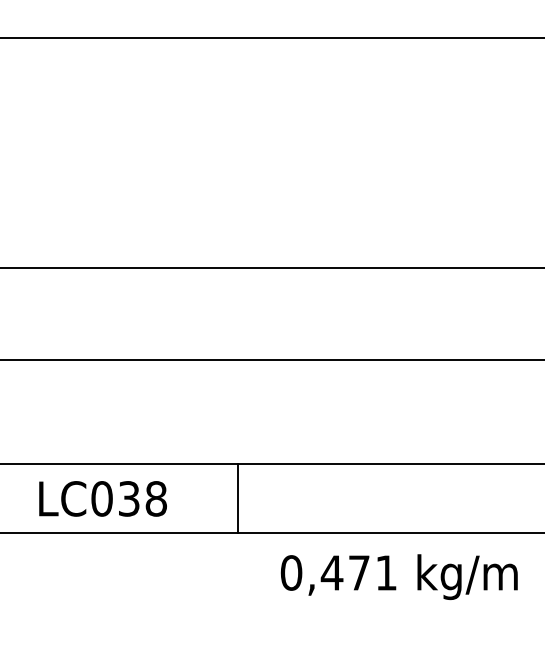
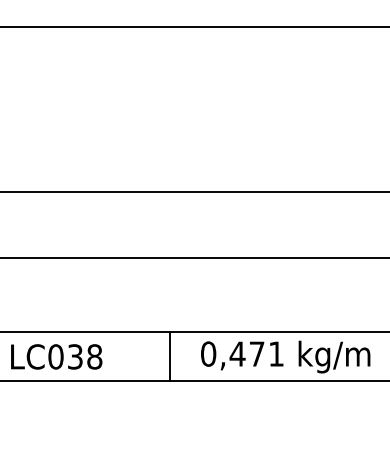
text: (102, 498) -> (56, 356), moved
text: (398, 577) -> (285, 357), moved

